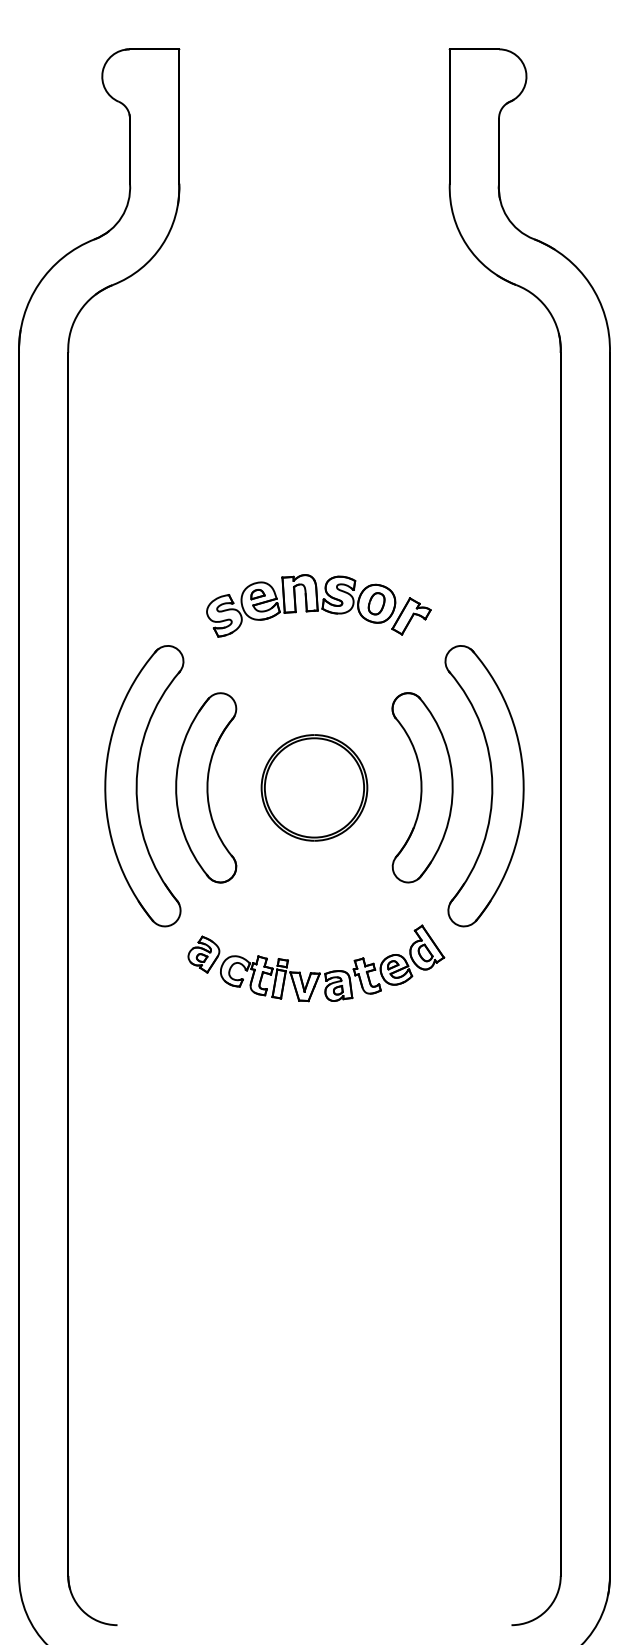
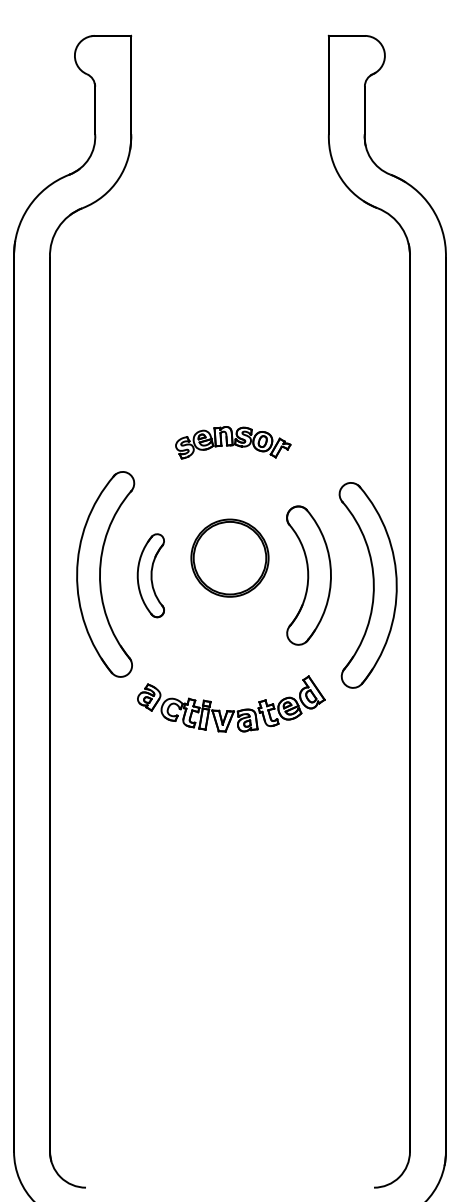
part: (318, 605) -> (232, 442), size x0.7
part: (491, 786) -> (373, 585), moved
part: (206, 787) -> (151, 575), size x0.6
part: (314, 787) -> (230, 557), moved

